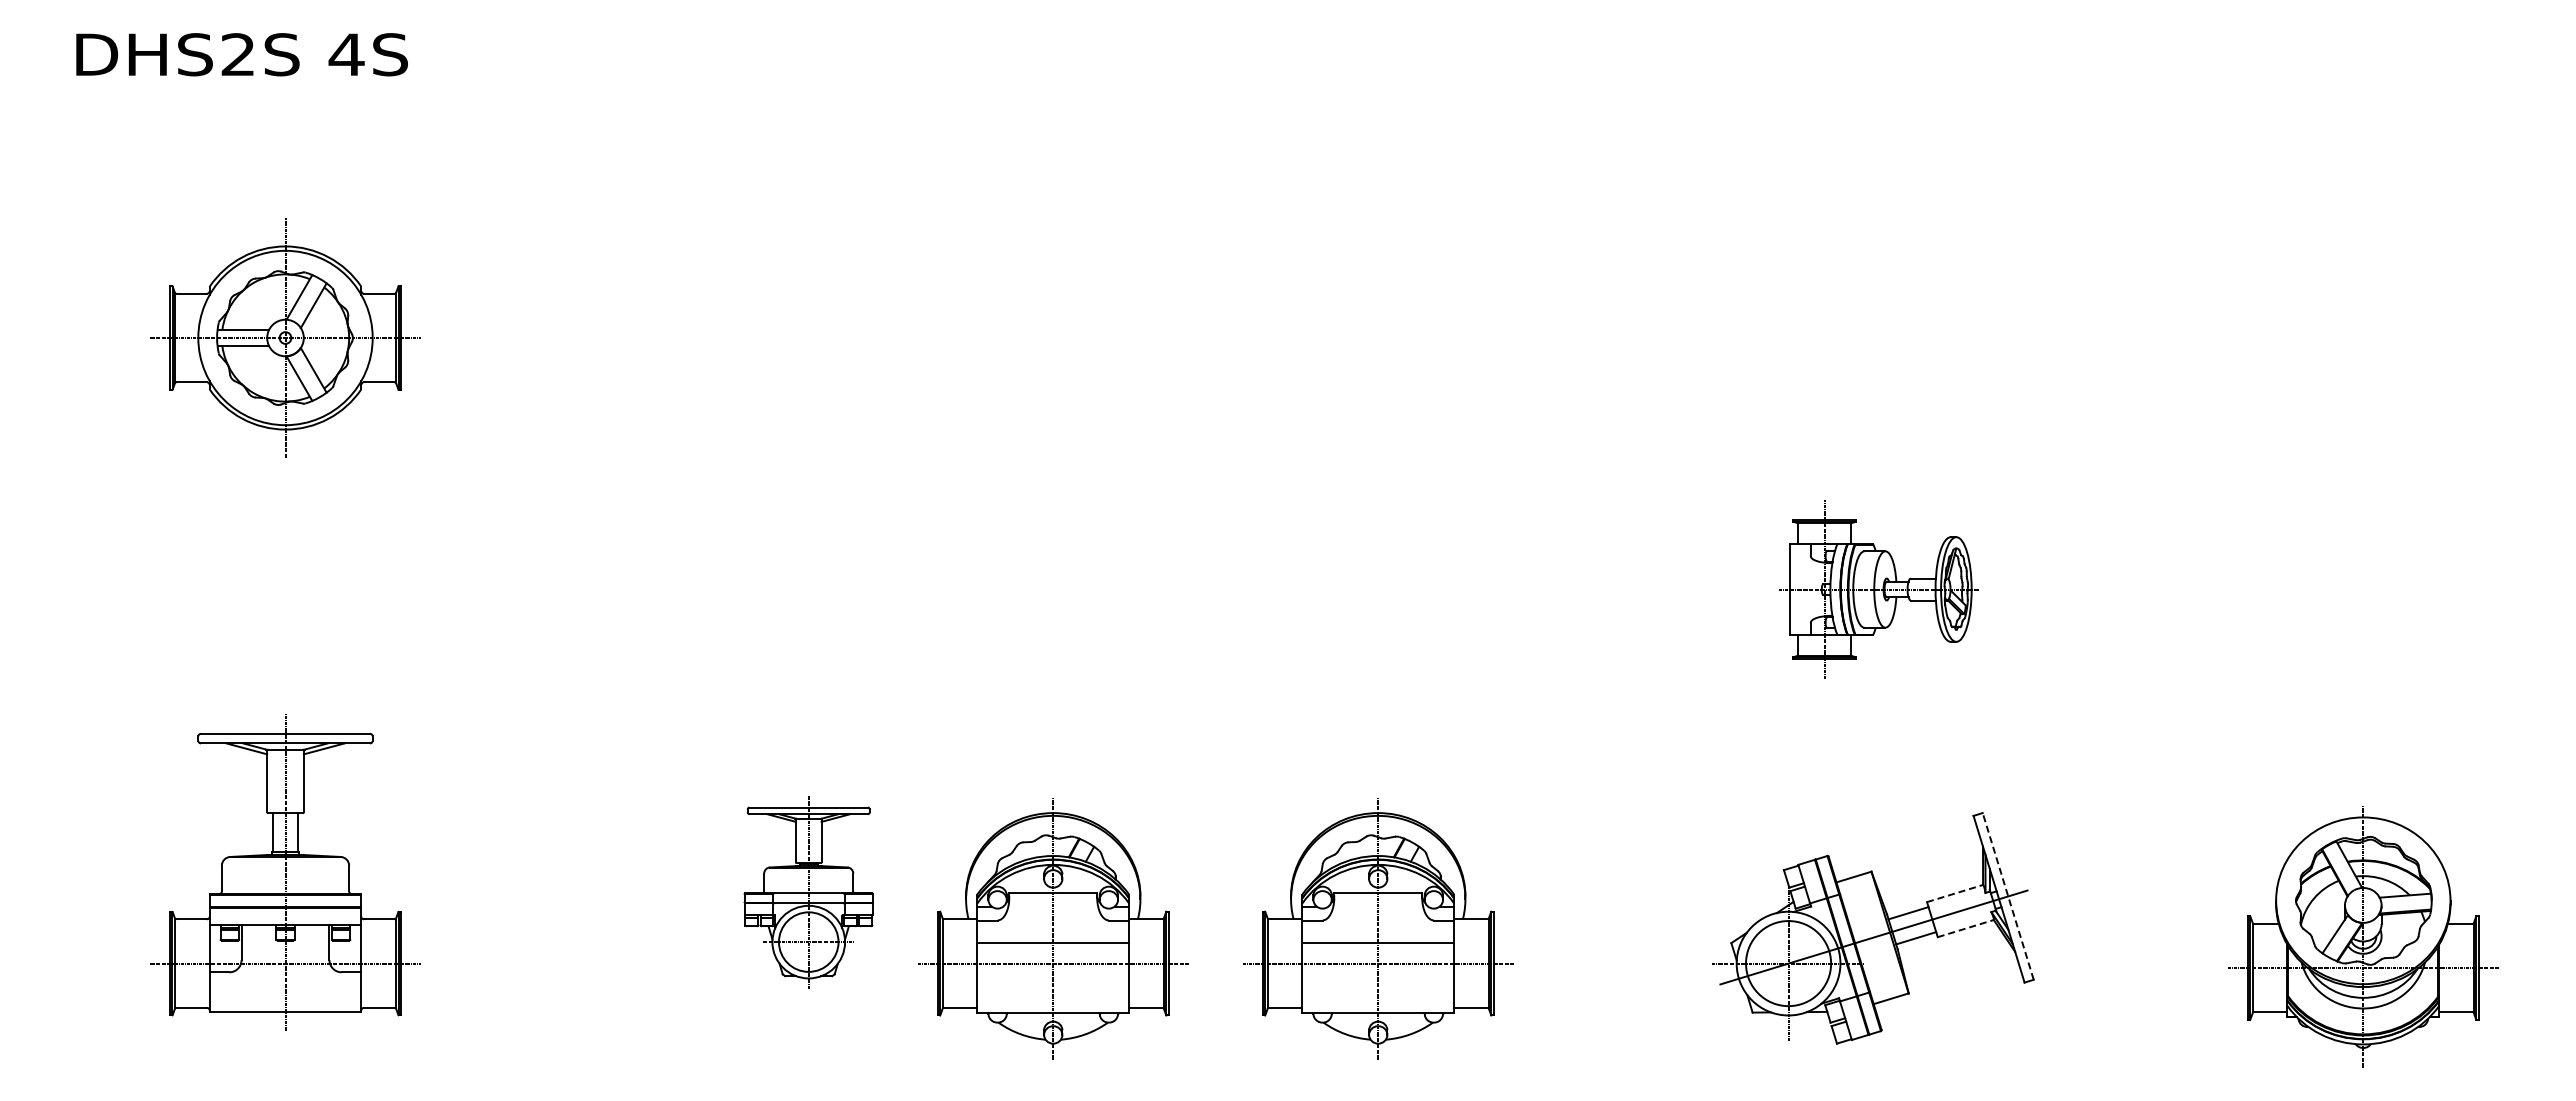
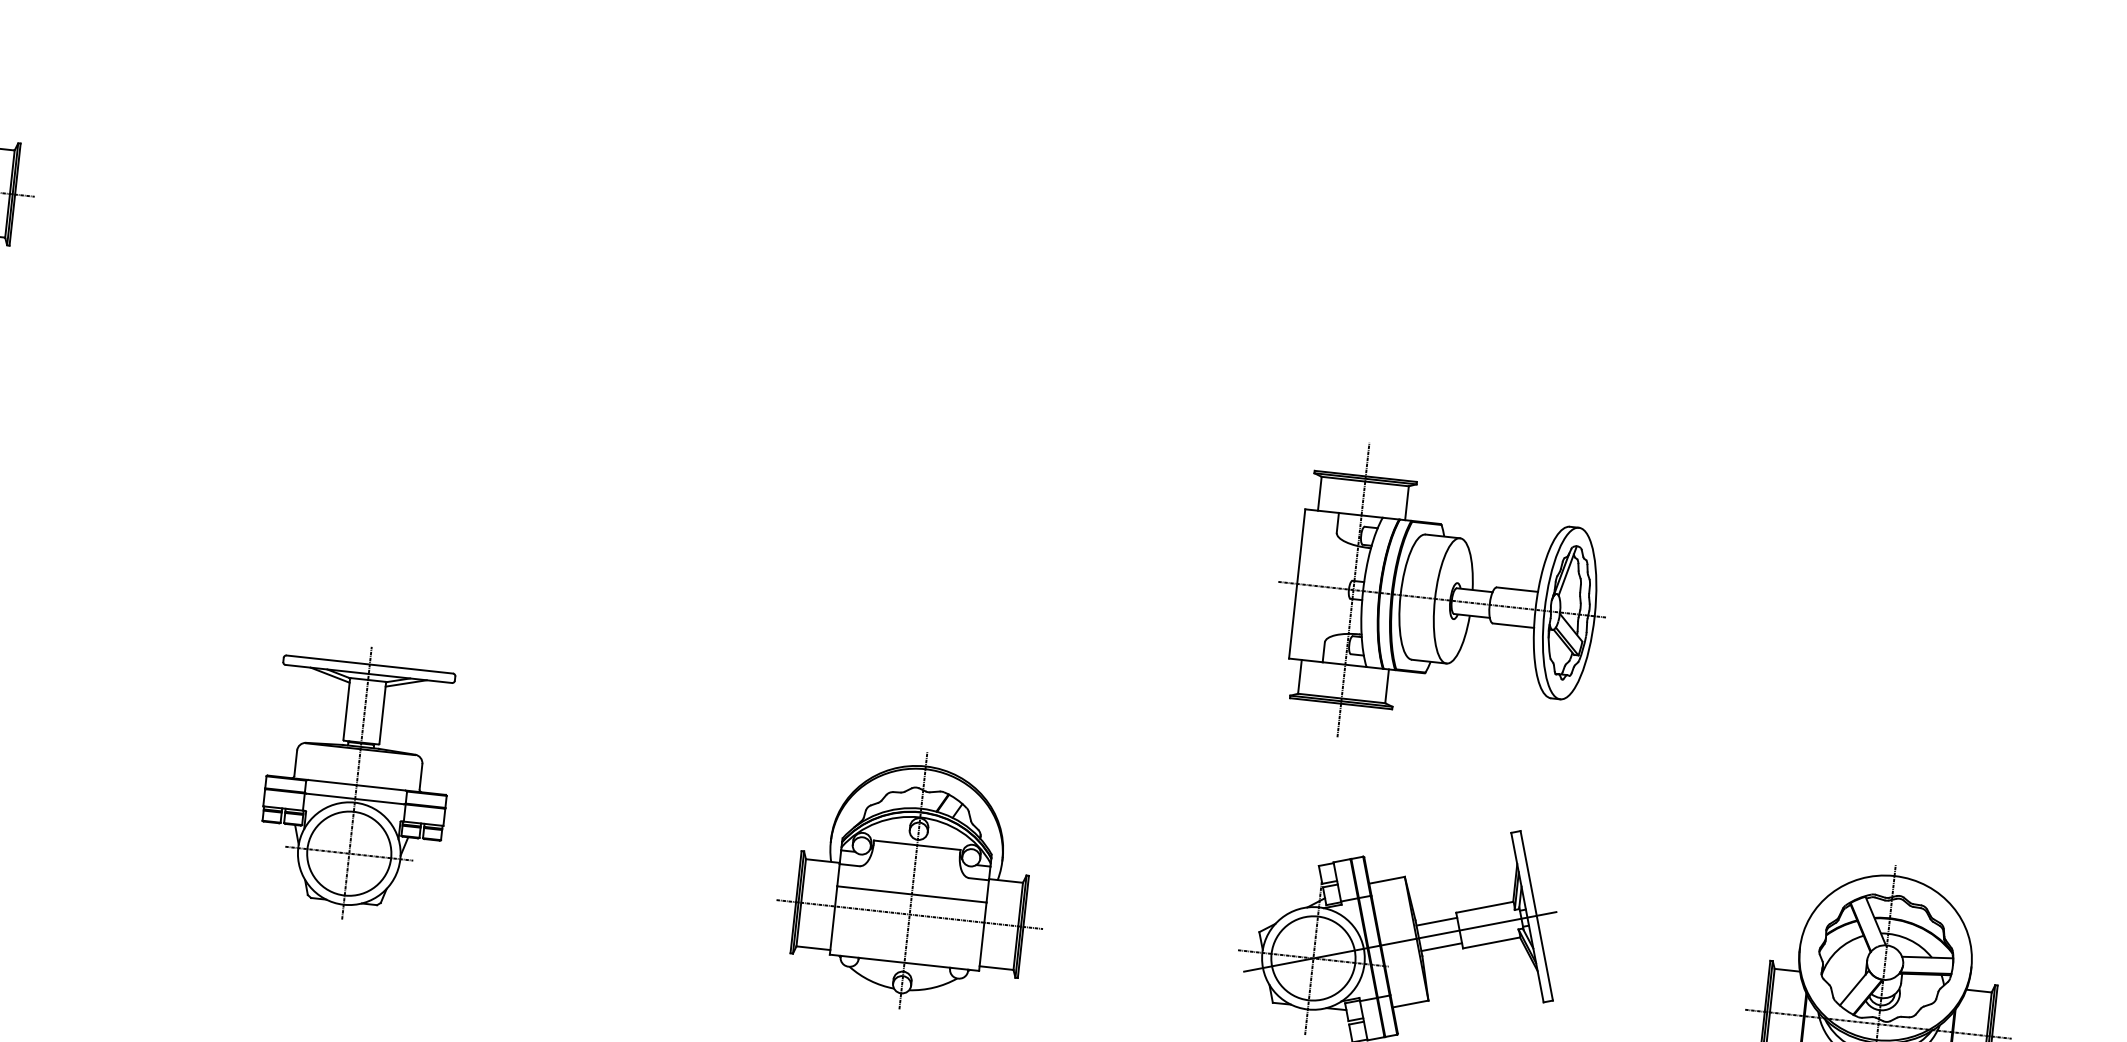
part: (1878, 589) -> (1441, 599), size x1.67
part: (808, 891) -> (356, 782), size x1.43
line: (1955, 893) -> (1485, 907), dashed -> solid
line: (2008, 895) -> (1537, 914), dashed -> solid
part: (1053, 928) -> (593, 845), removed
line: (1966, 928) -> (1492, 942), dashed -> solid

